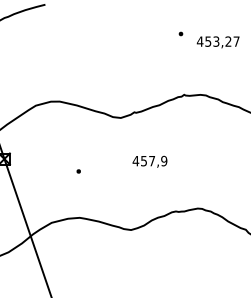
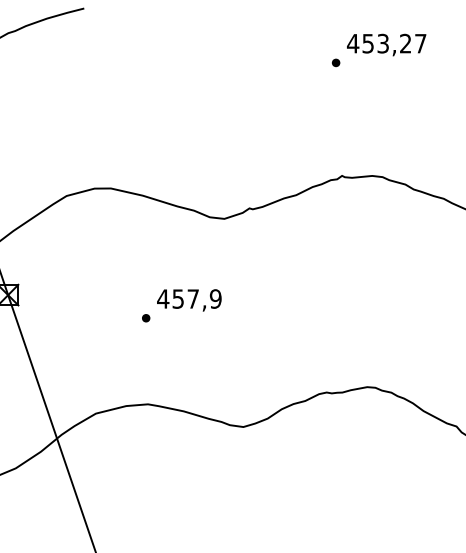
text: (217, 42) -> (385, 45), moved
text: (149, 161) -> (188, 299), moved

